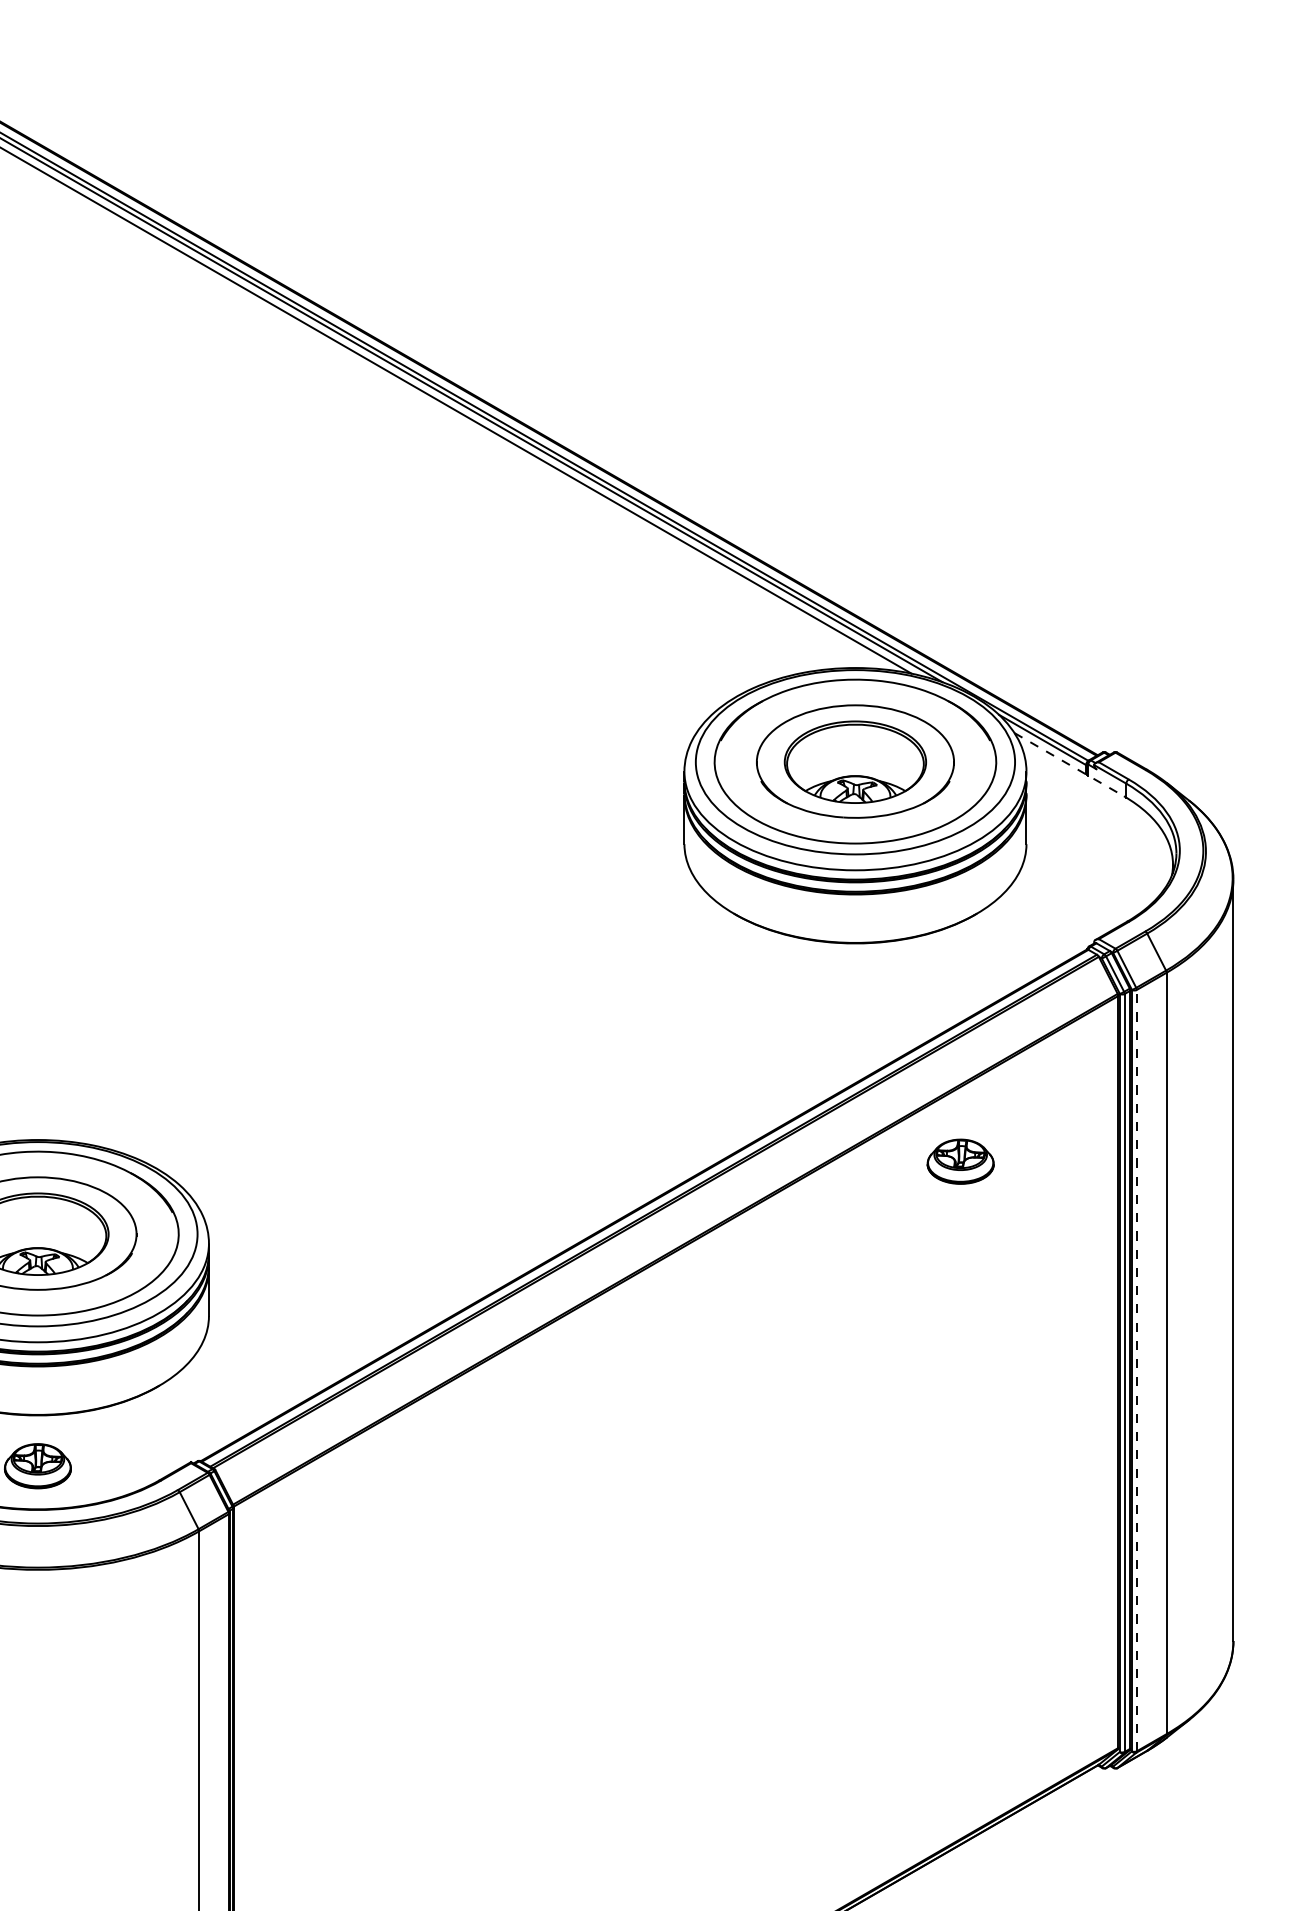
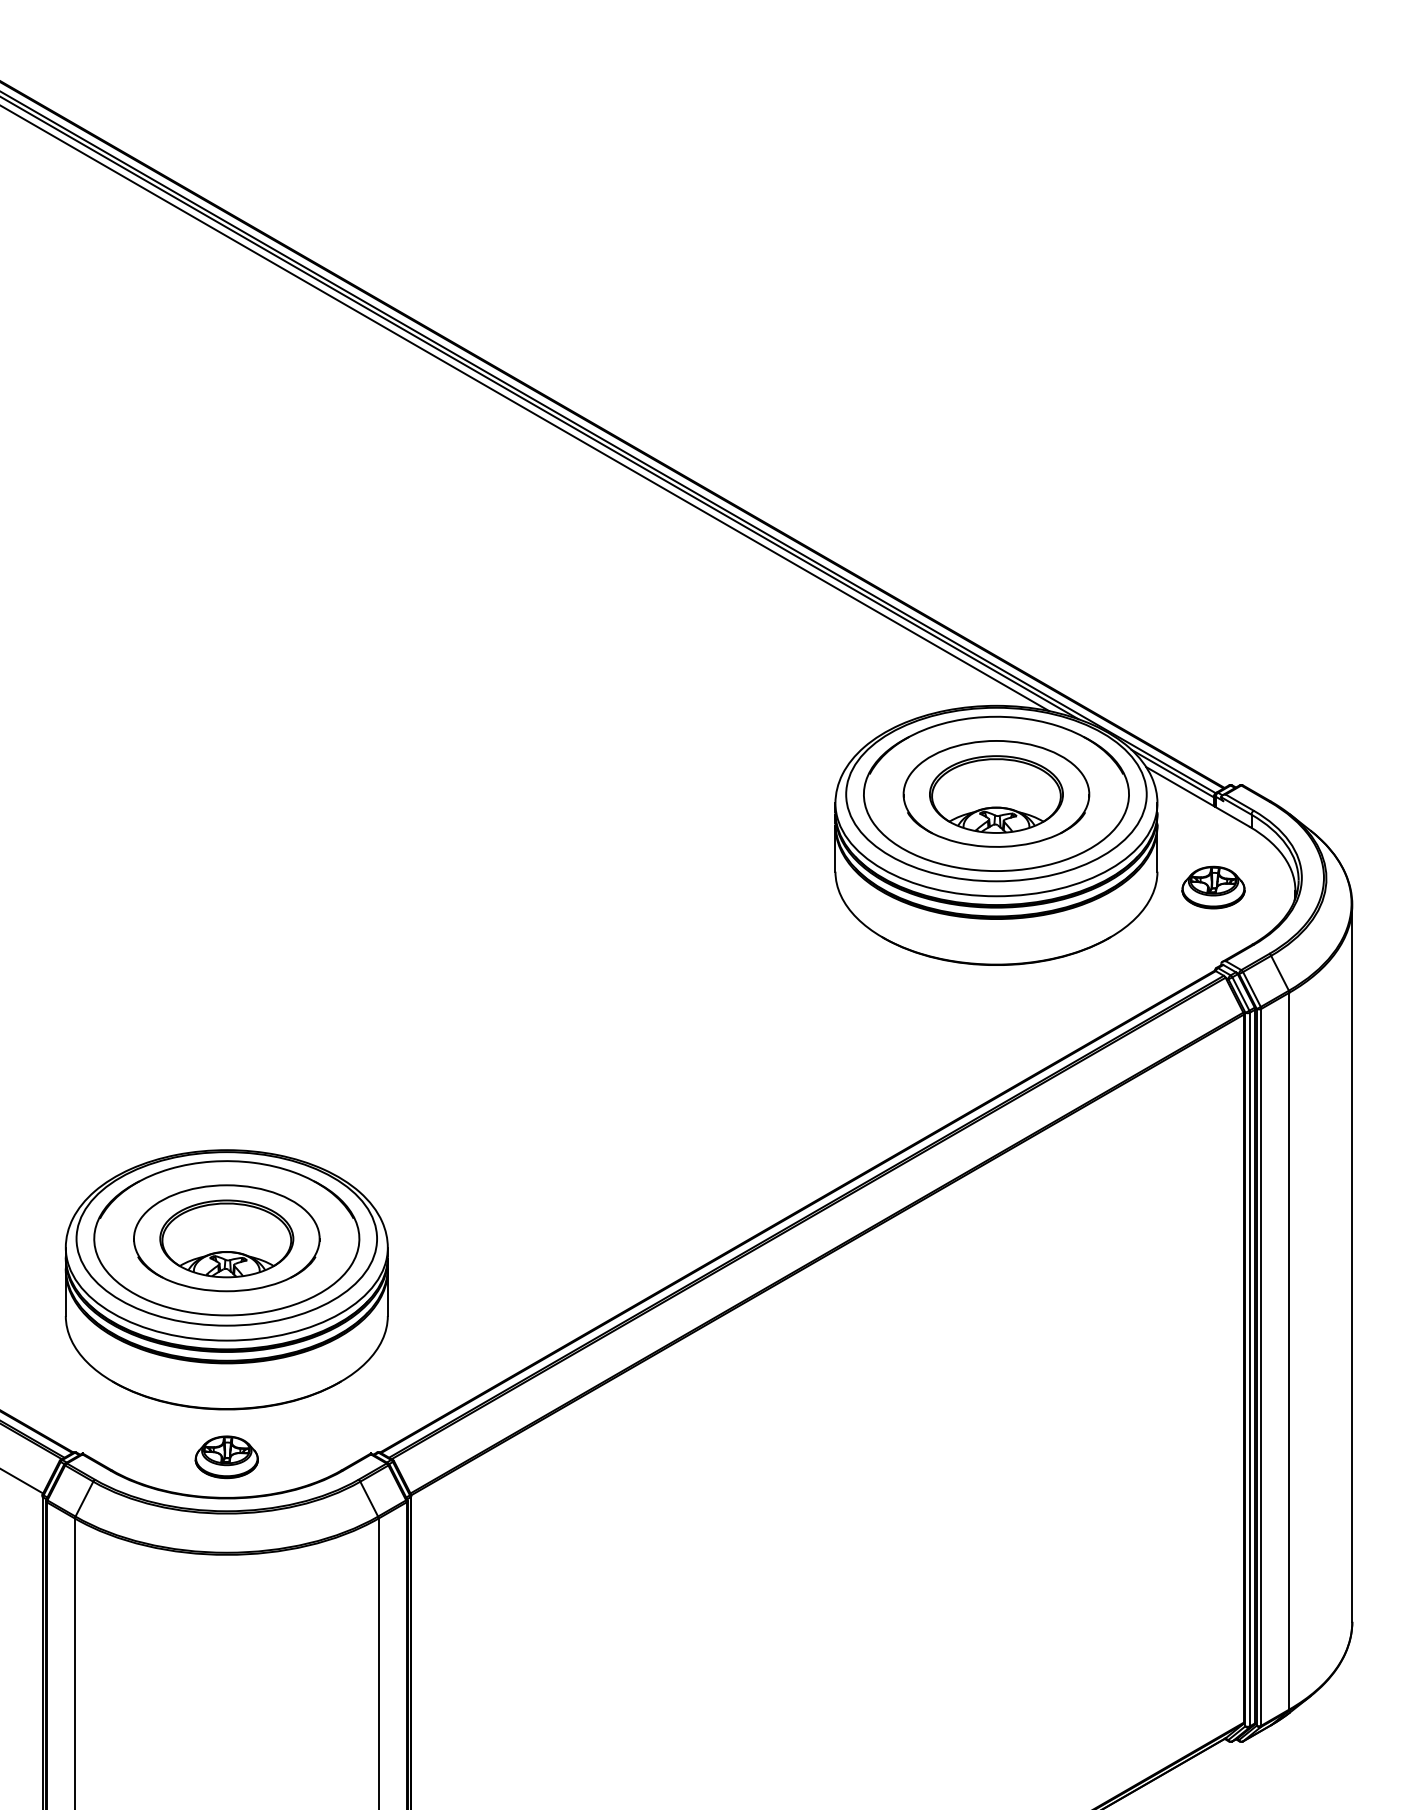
line: (1070, 765) -> (1198, 797), dashed -> solid
part: (960, 1161) -> (1213, 887), moved
line: (1136, 1369) -> (1261, 1366), dashed -> solid

